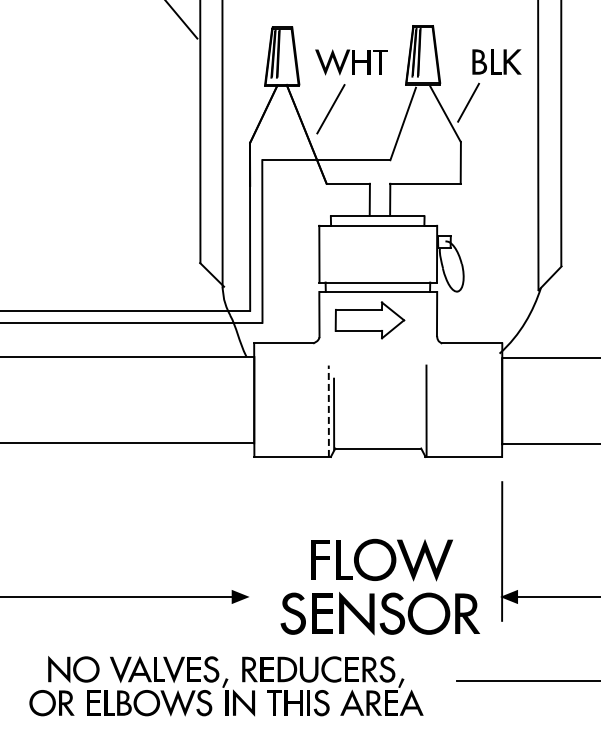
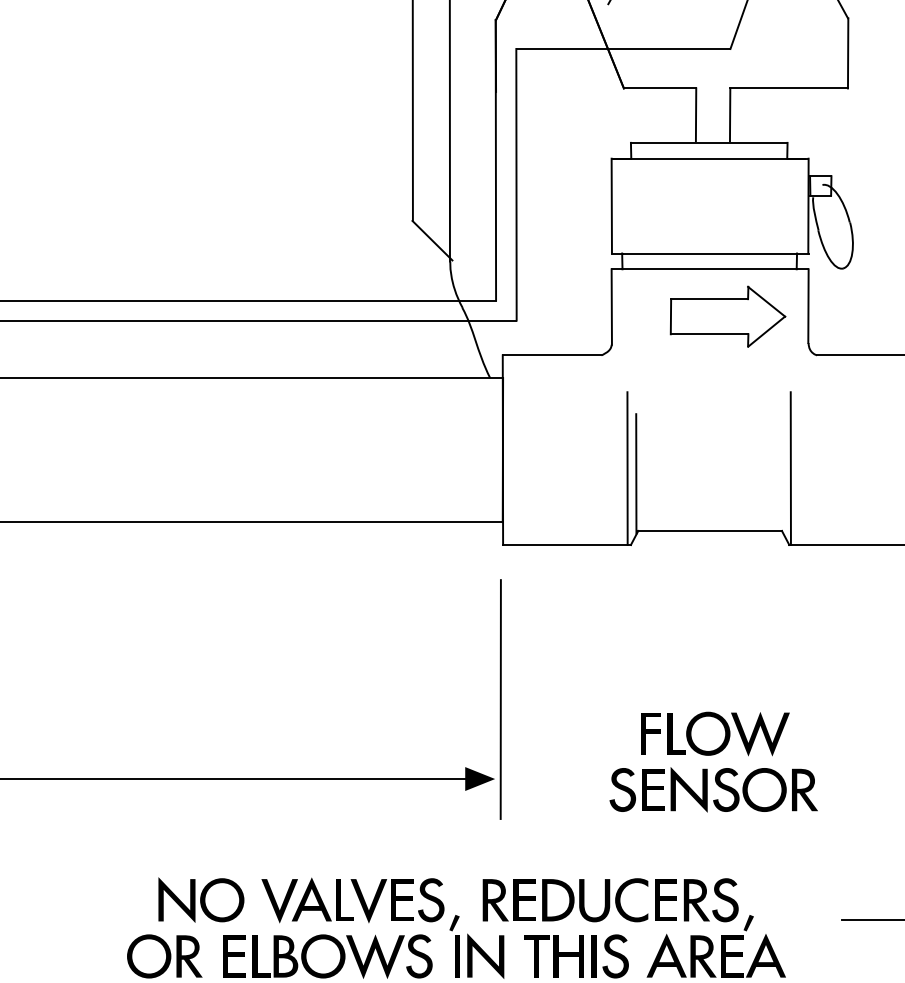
part: (369, 320) -> (727, 316), moved
line: (328, 411) -> (626, 469), dashed -> solid
line: (252, 548) -> (499, 698), added
part: (380, 586) -> (713, 761), size x0.62

